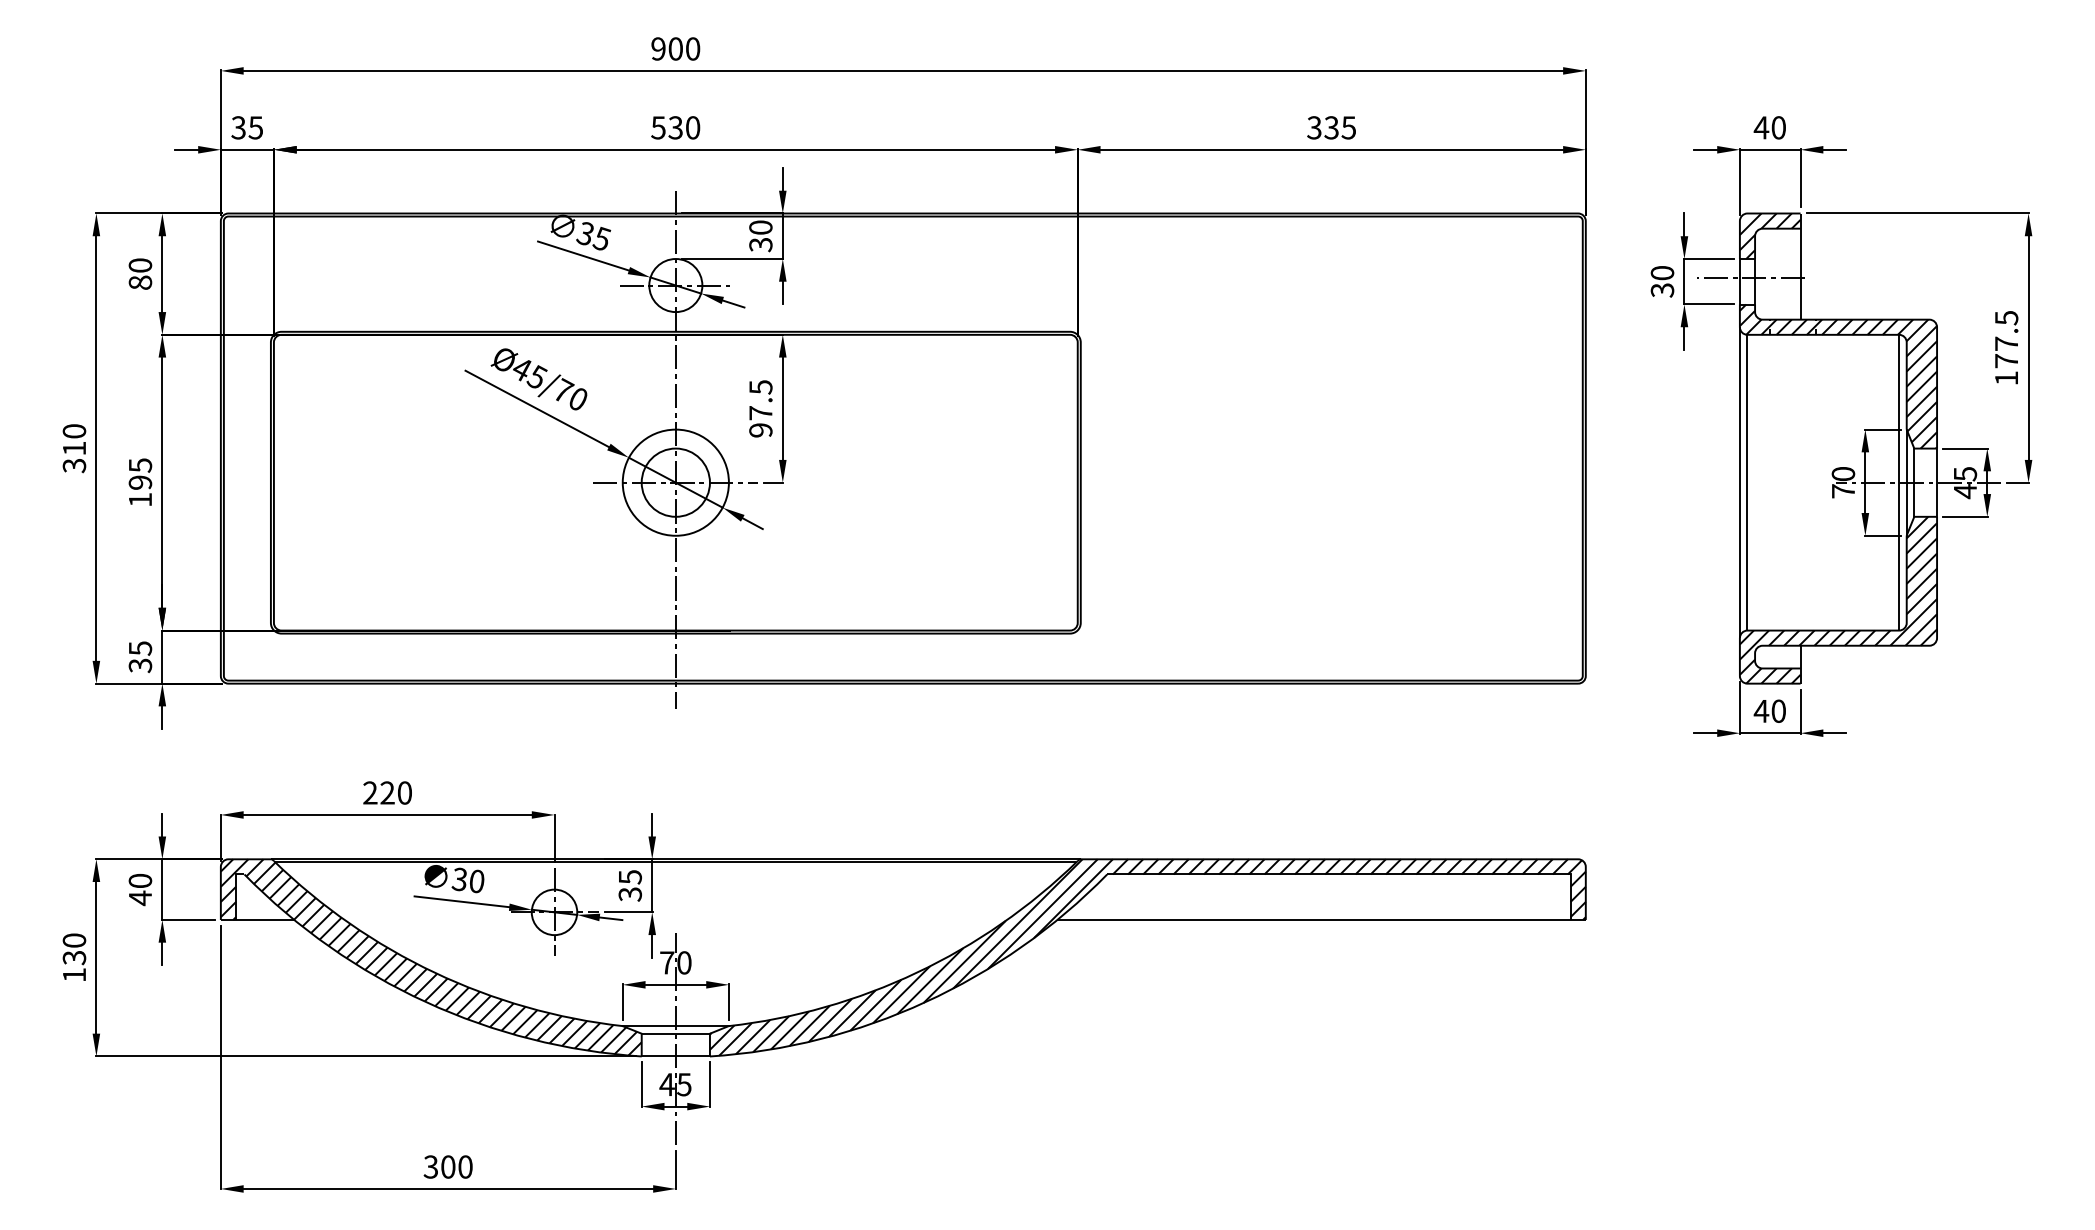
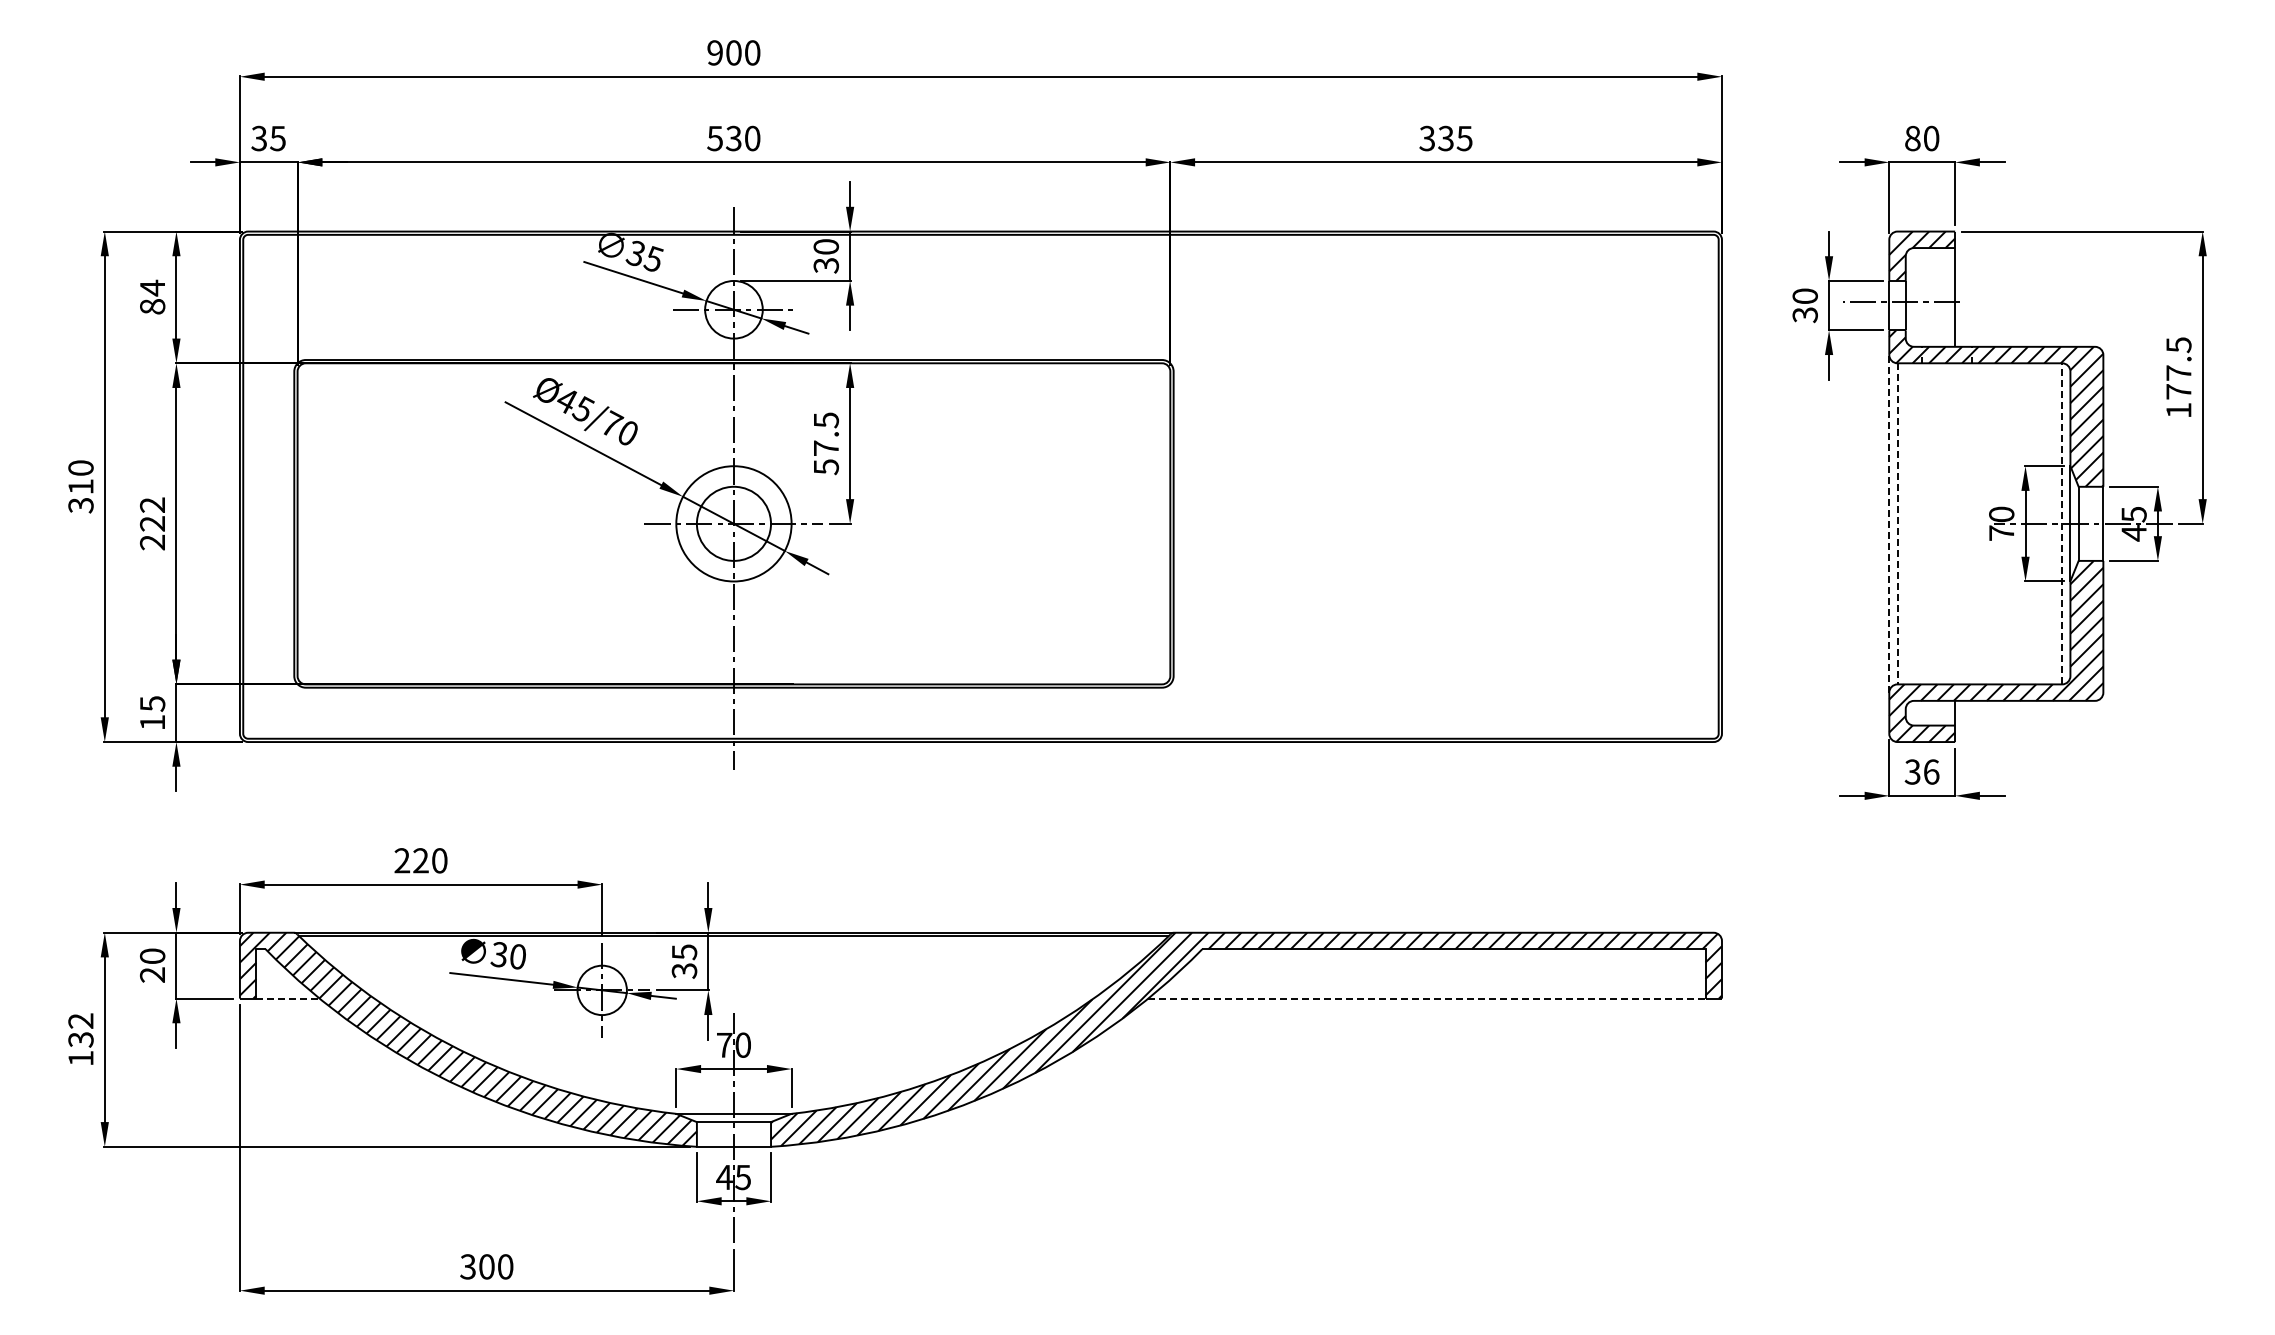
text: (1761, 127) -> (1912, 138), 40 -> 80
text: (140, 265) -> (152, 287), 80 -> 84
text: (760, 430) -> (825, 467), 97.5 -> 57.5
text: (140, 482) -> (152, 523), 195 -> 222
line: (1740, 482) -> (1889, 523), solid -> dashed
line: (1747, 482) -> (1897, 523), solid -> dashed
line: (1899, 482) -> (2062, 523), solid -> dashed
text: (140, 665) -> (152, 722), 35 -> 15
text: (1769, 710) -> (1921, 771), 40 -> 36
text: (139, 897) -> (151, 974), 40 -> 20
line: (265, 919) -> (288, 998), solid -> dashed
line: (1313, 919) -> (1426, 998), solid -> dashed
text: (74, 940) -> (80, 1020), 130 -> 132

